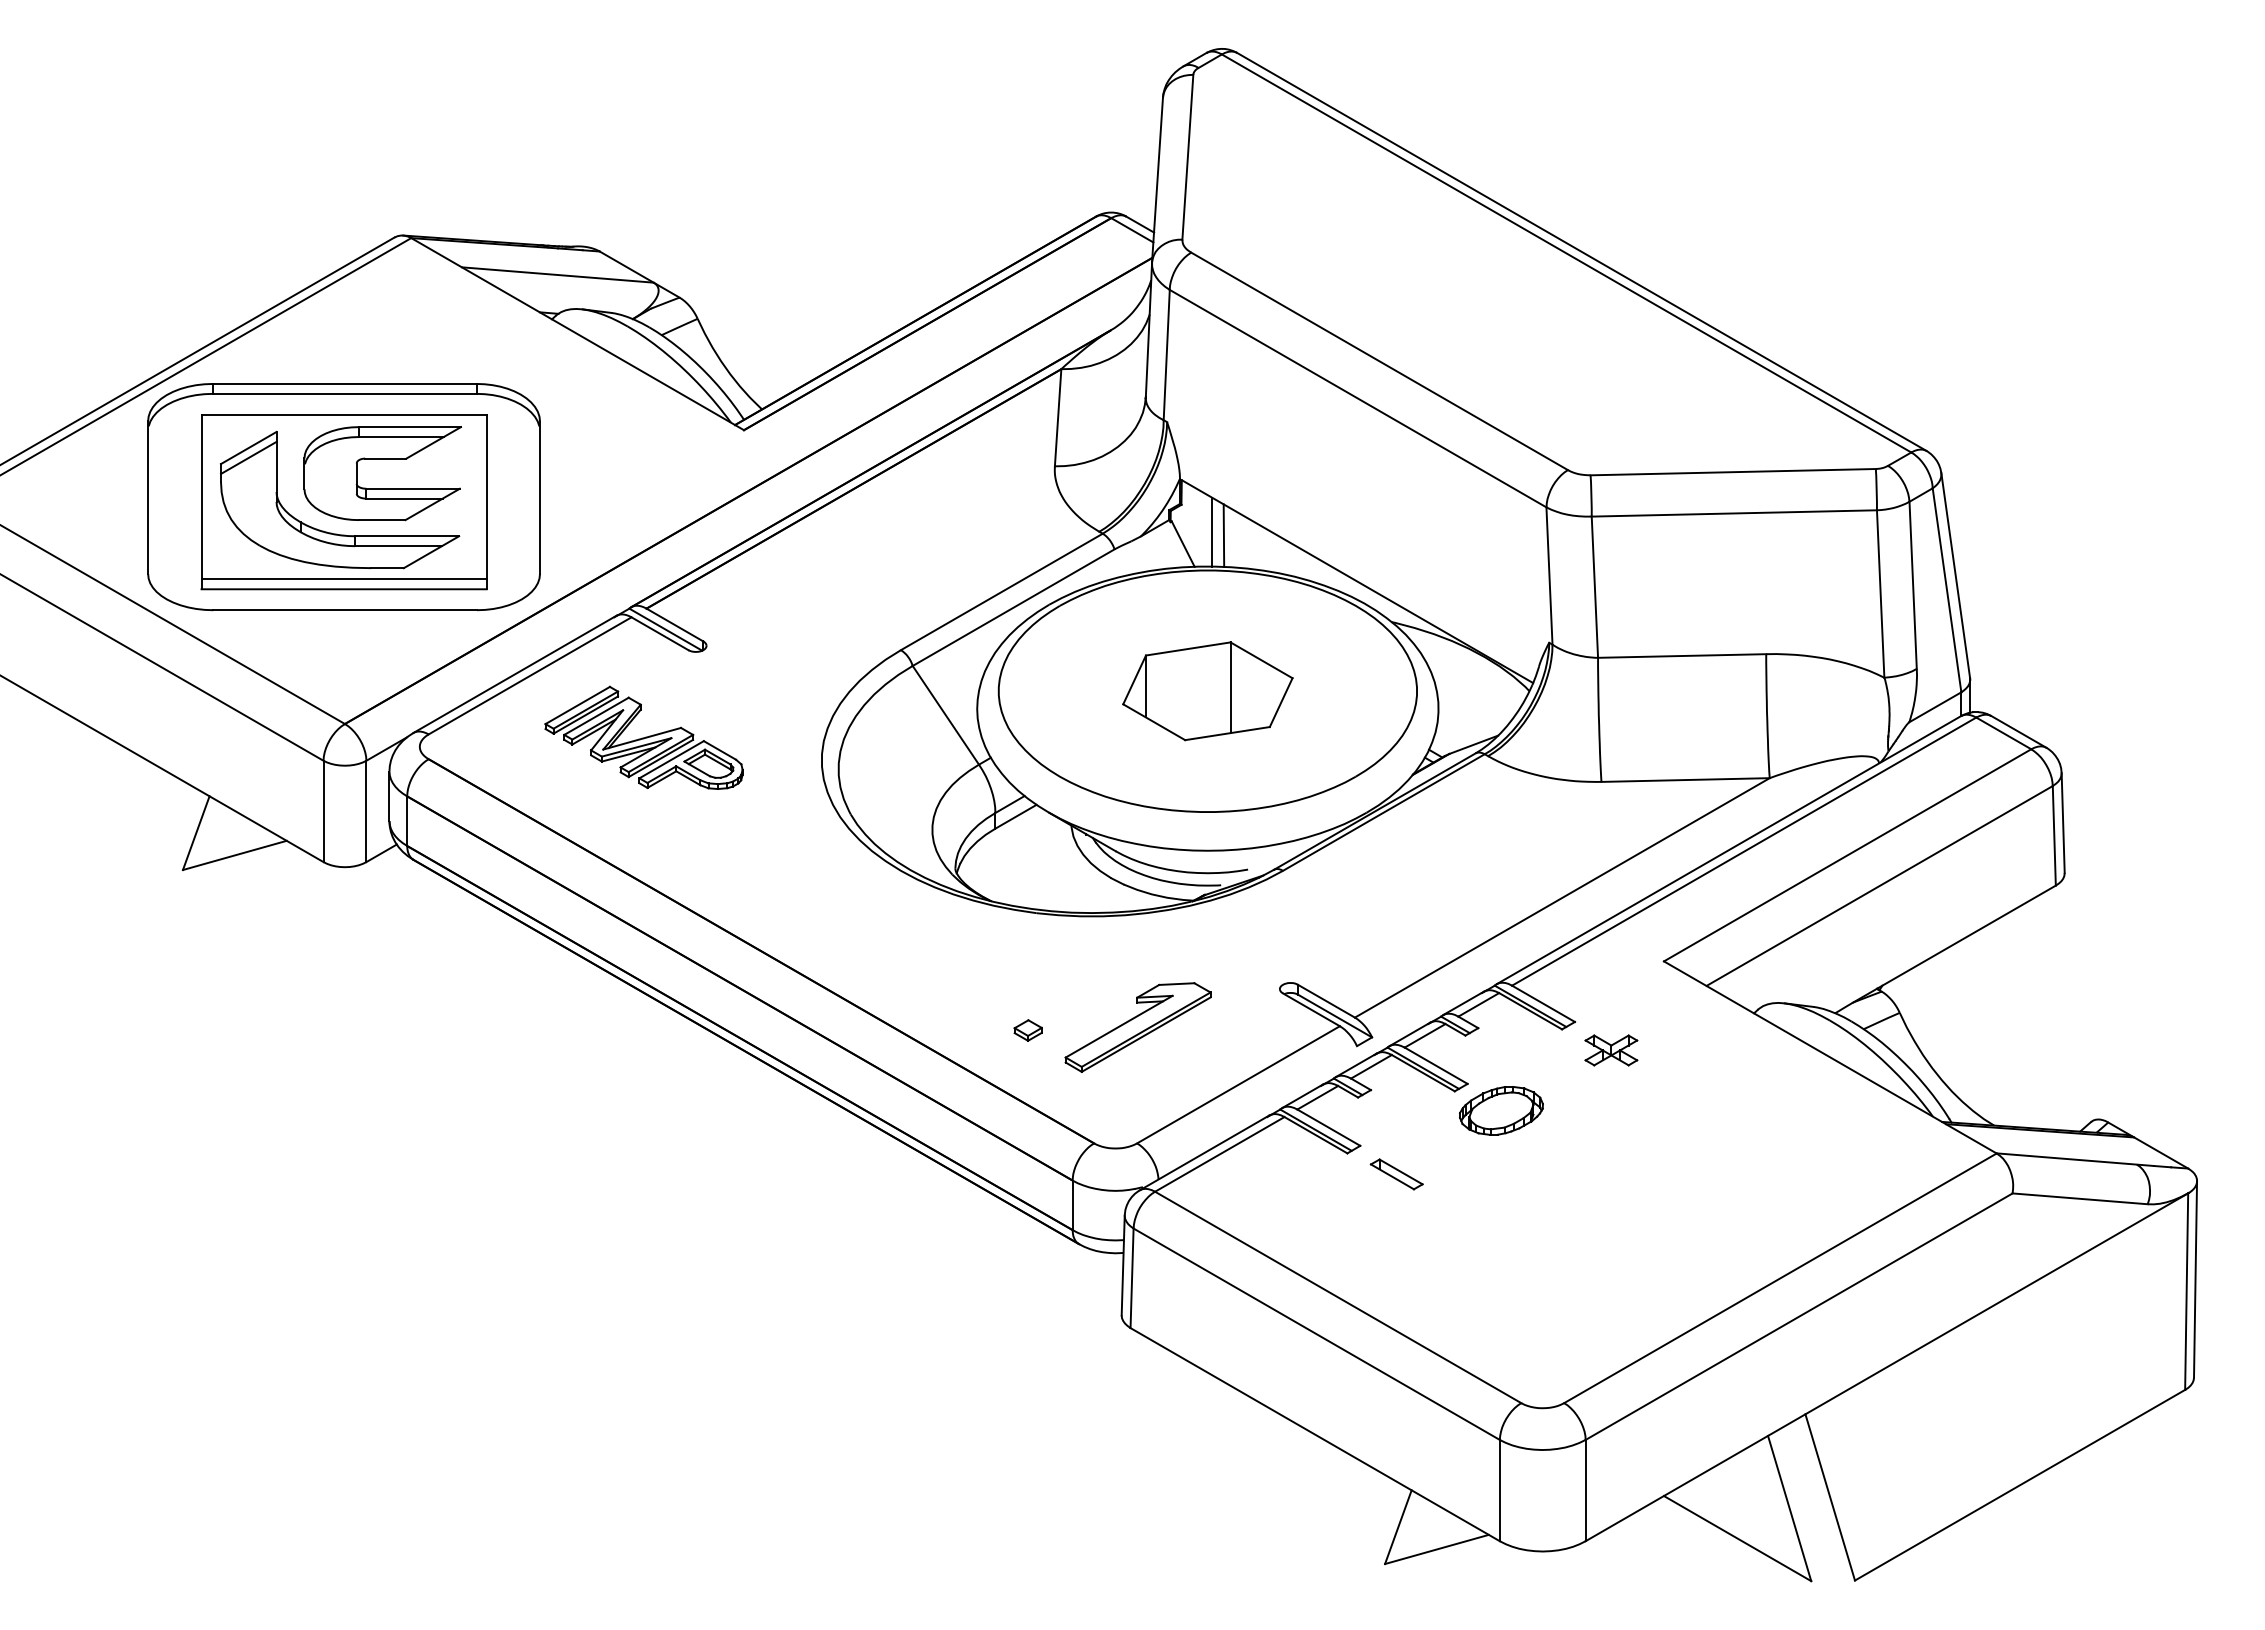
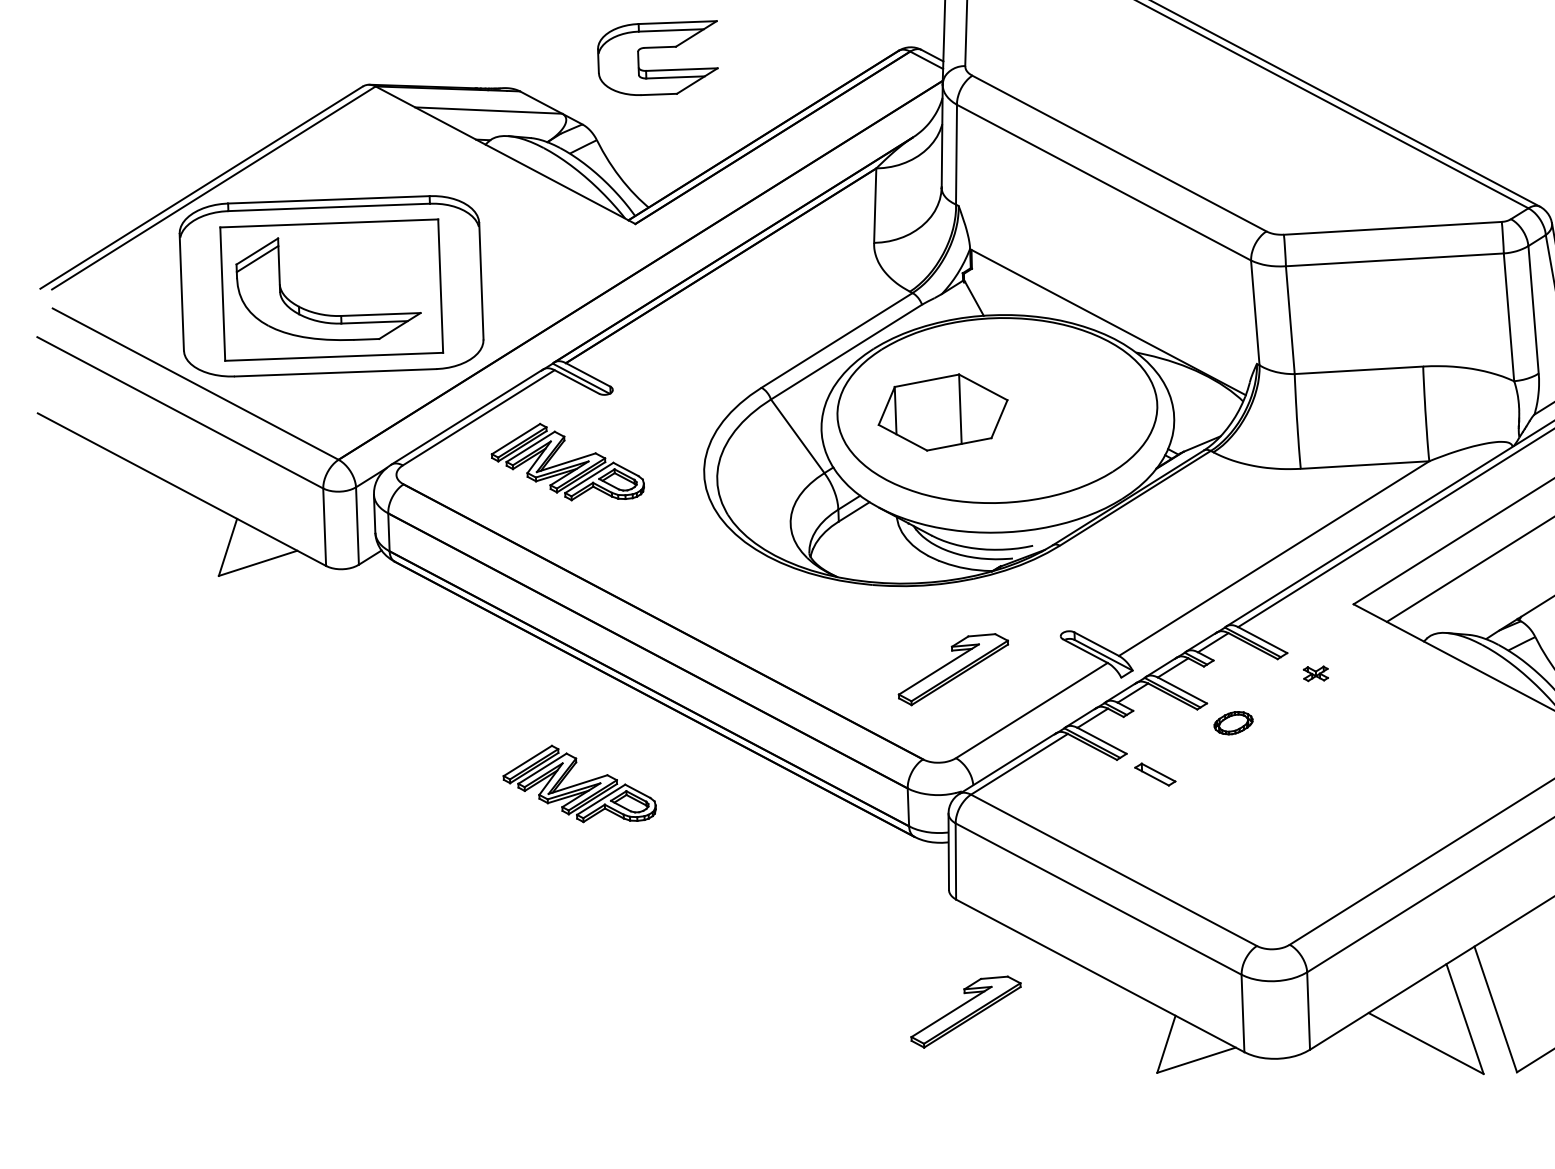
part: (382, 459) -> (657, 48), moved
line: (1212, 531) -> (996, 288), removed
line: (1223, 535) -> (1004, 291), removed
line: (343, 579) -> (333, 349), removed
part: (1207, 691) -> (942, 412), moved
part: (1027, 1030) -> (868, 674), removed
part: (1611, 1050) -> (1316, 673), size x0.6
part: (1501, 1110) -> (1233, 722), size x0.6
part: (643, 1158) -> (579, 783), added
part: (1137, 1475) -> (965, 1012), added

